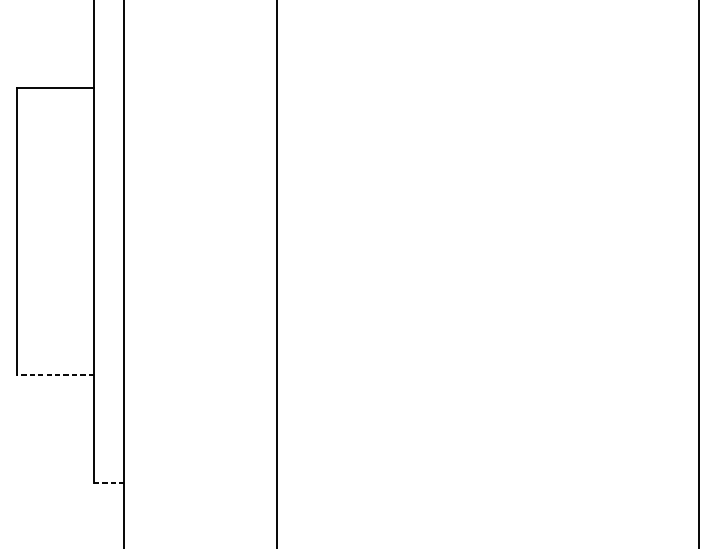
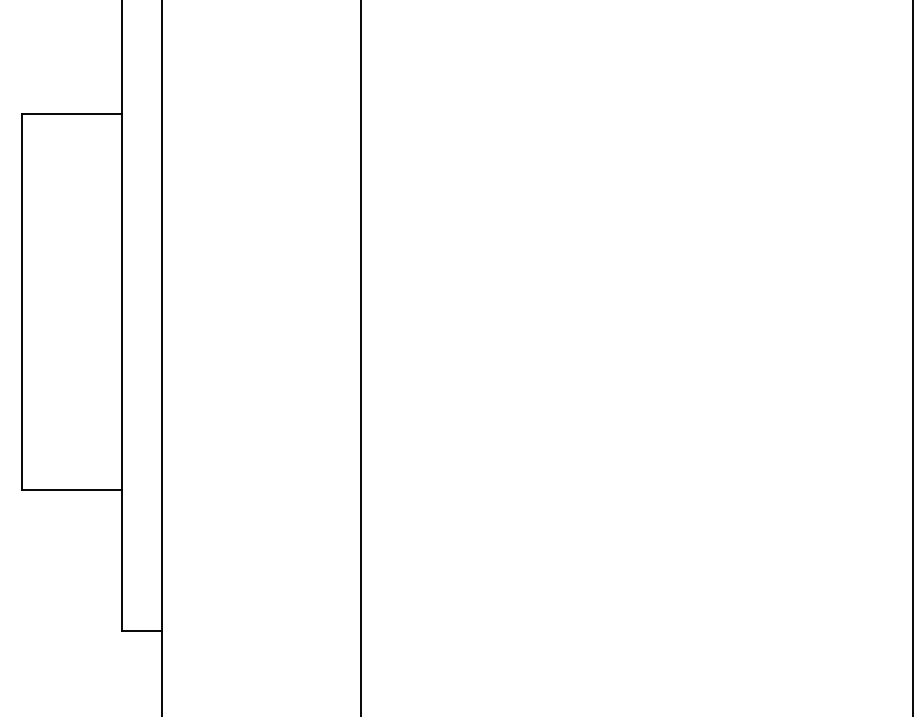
line: (54, 374) -> (71, 489), dashed -> solid
line: (109, 482) -> (142, 630), dashed -> solid

